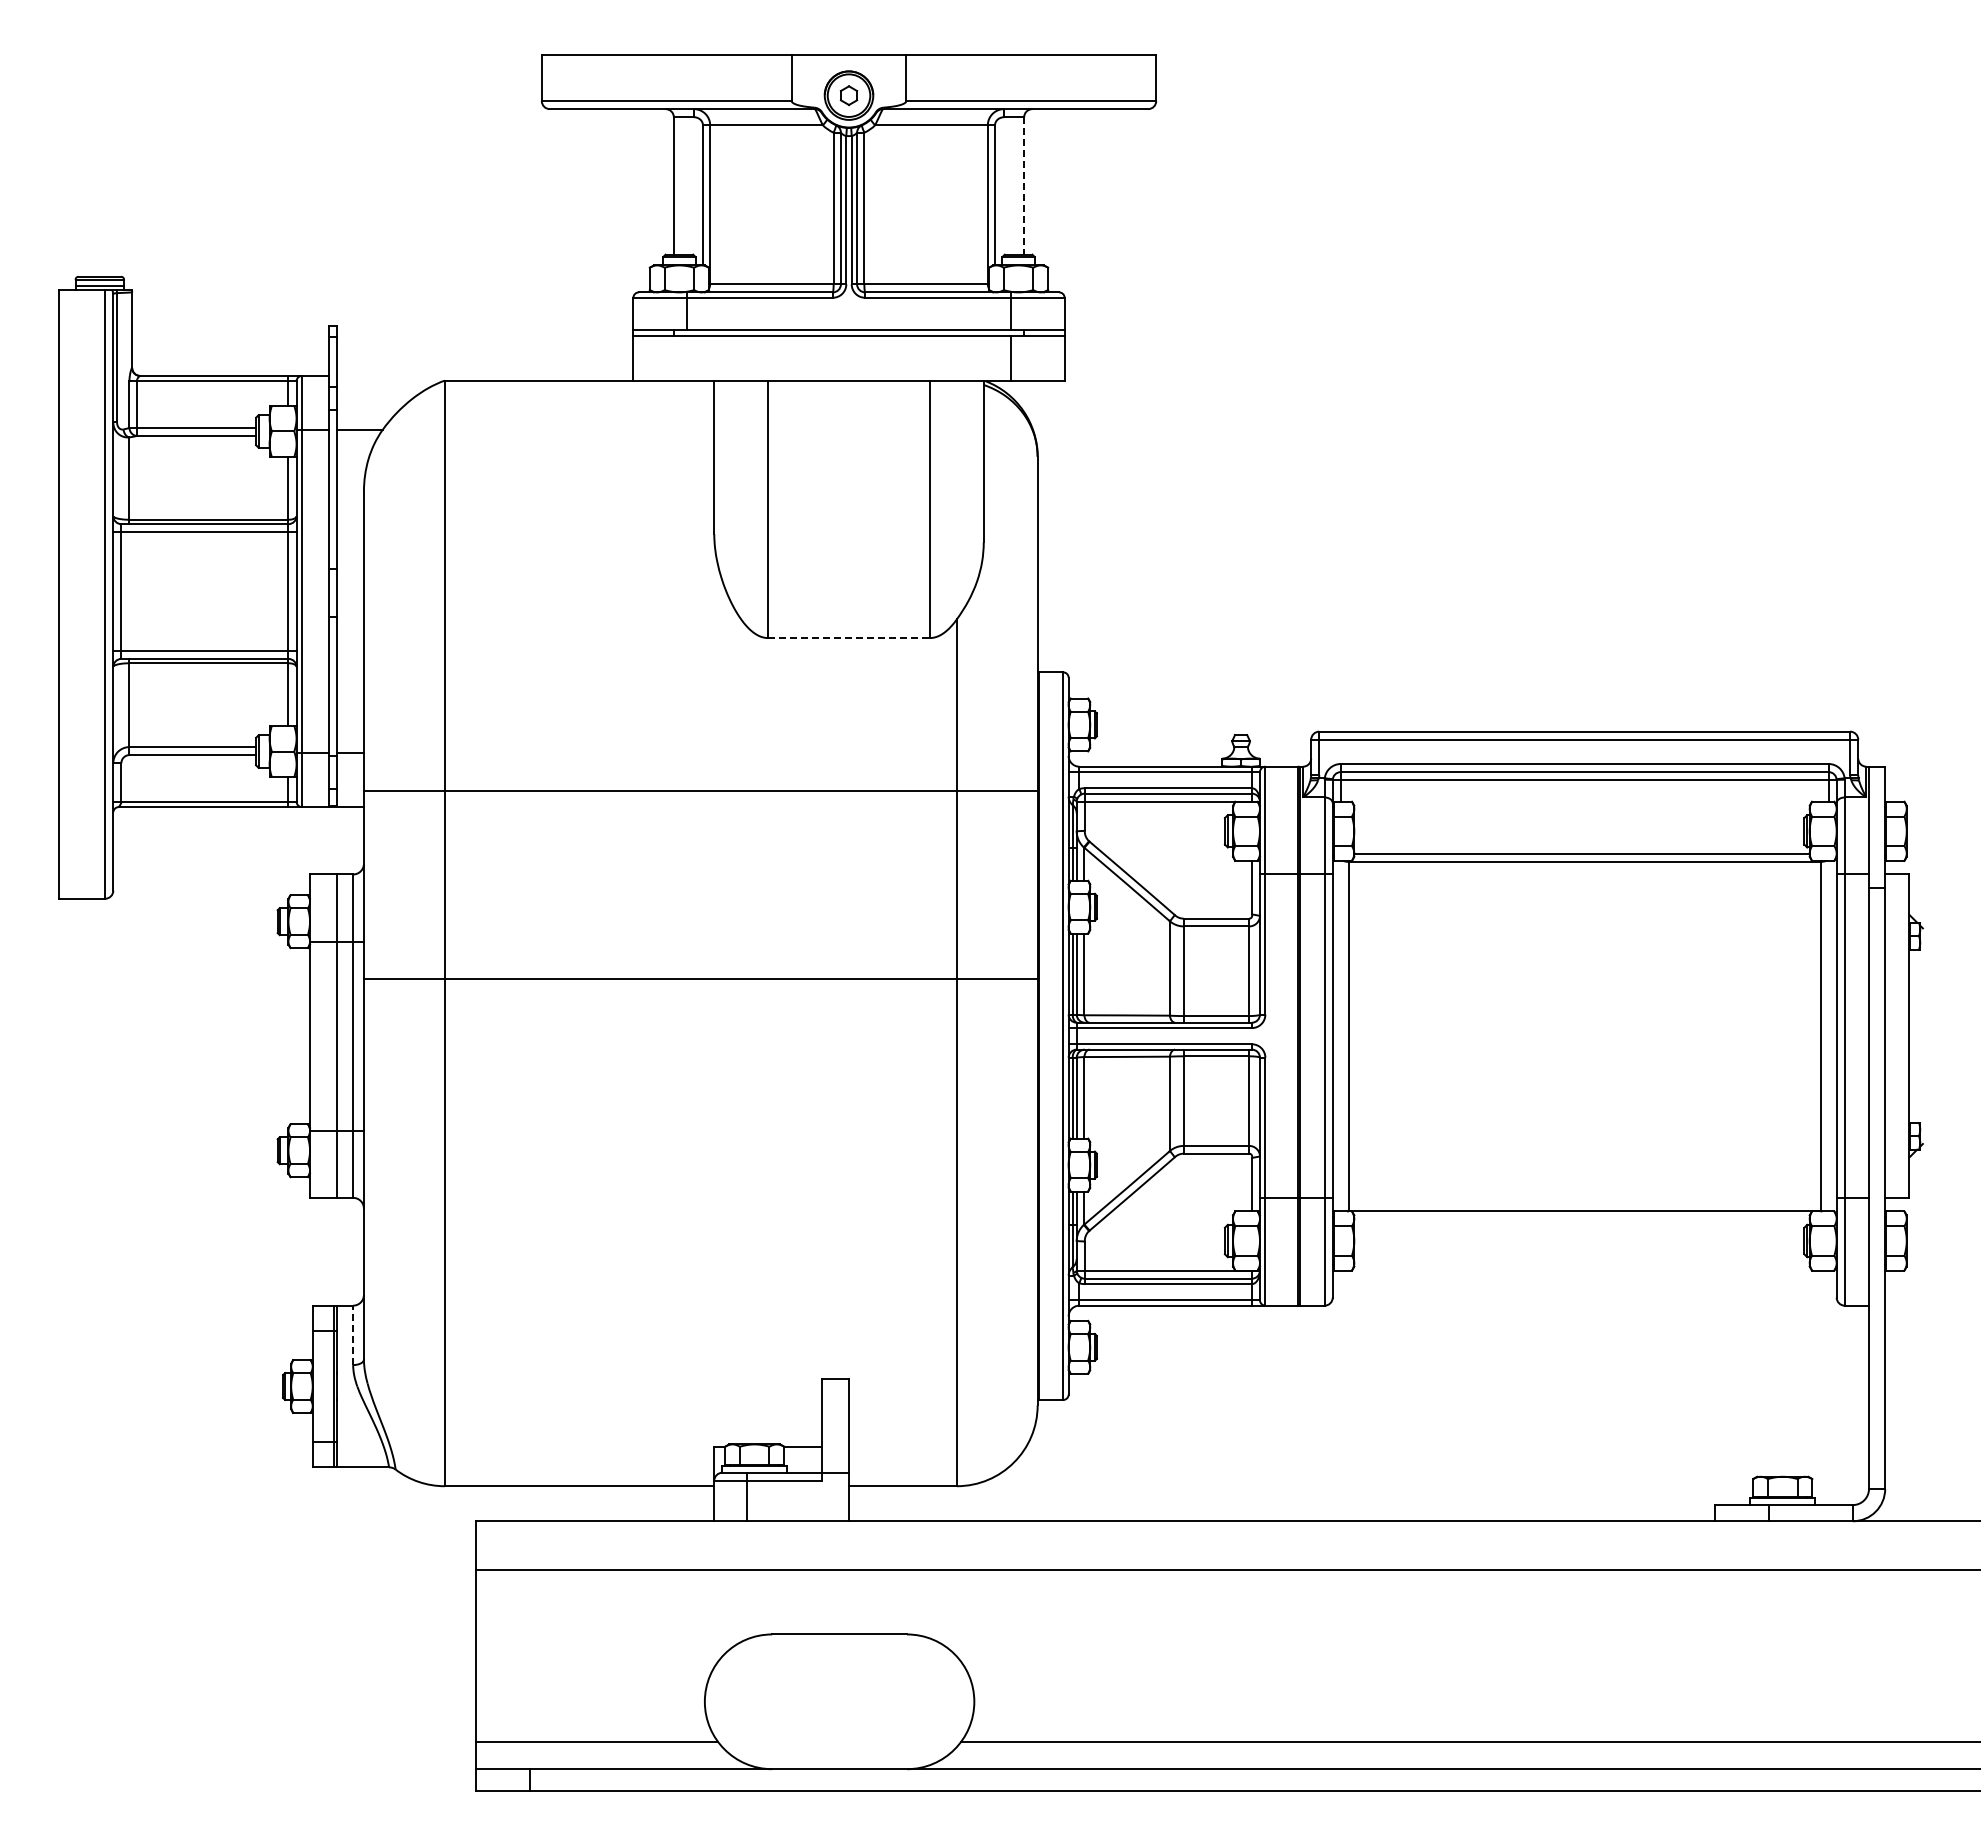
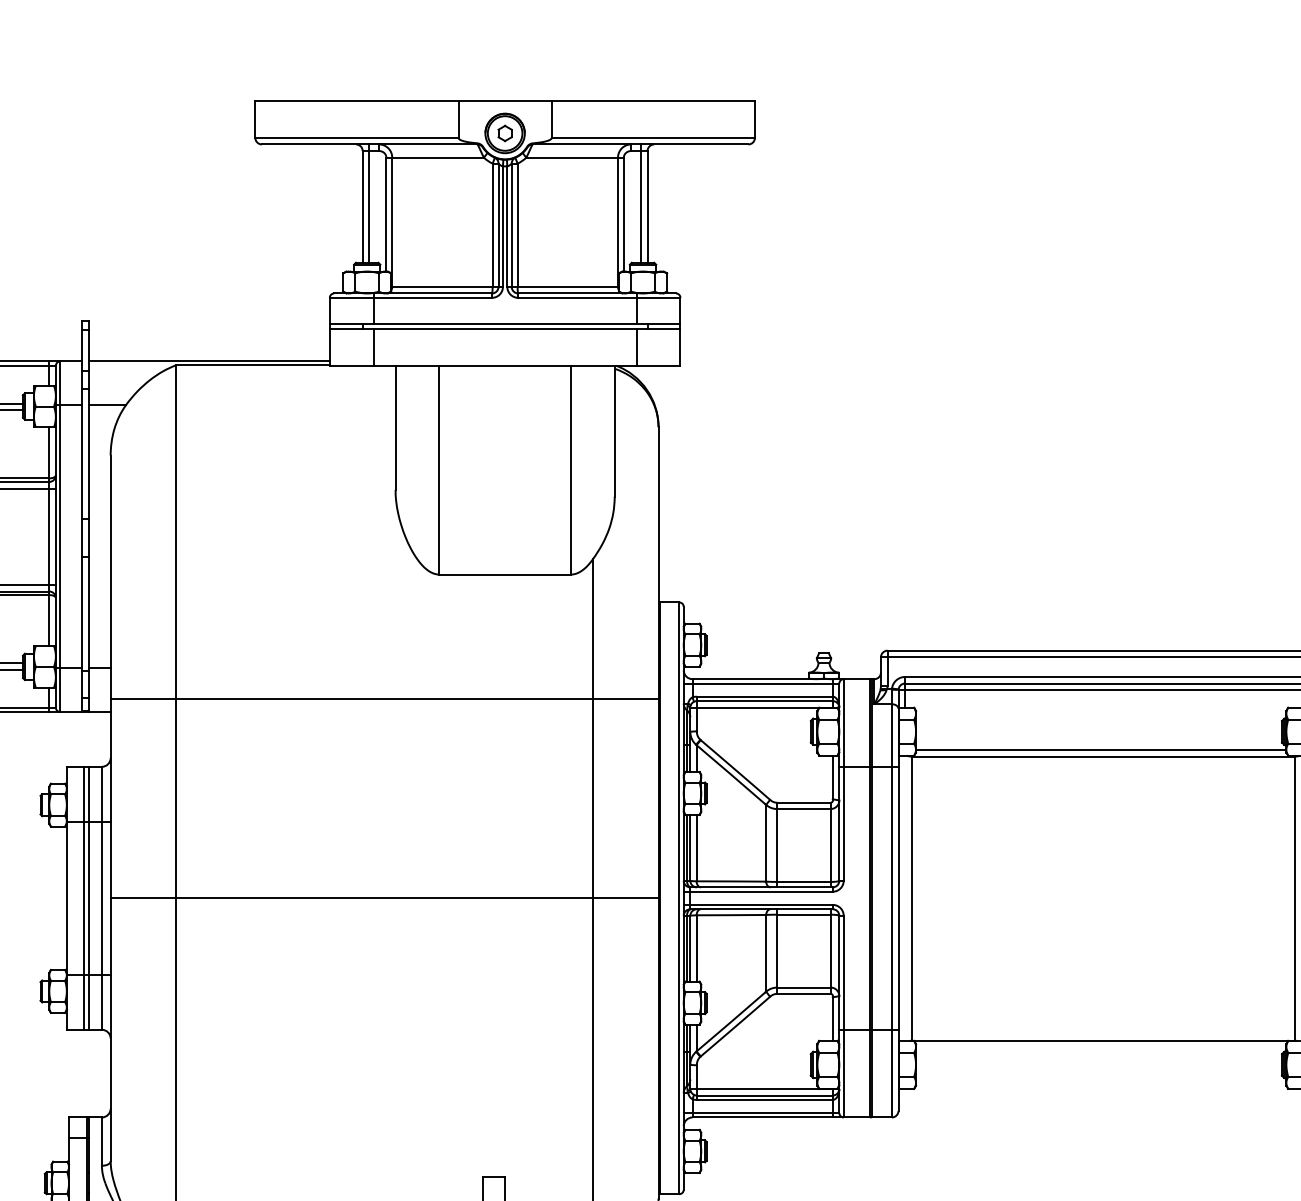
line: (681, 181) -> (368, 203), added
line: (1016, 181) -> (641, 203), added
line: (1024, 185) -> (647, 206), dashed -> solid
line: (687, 358) -> (373, 347), added
line: (485, 375) -> (209, 361), added
line: (849, 638) -> (505, 574), dashed -> solid
line: (700, 979) -> (384, 898), moved
line: (331, 1035) -> (84, 897), added
line: (353, 1335) -> (102, 1141), dashed -> solid

